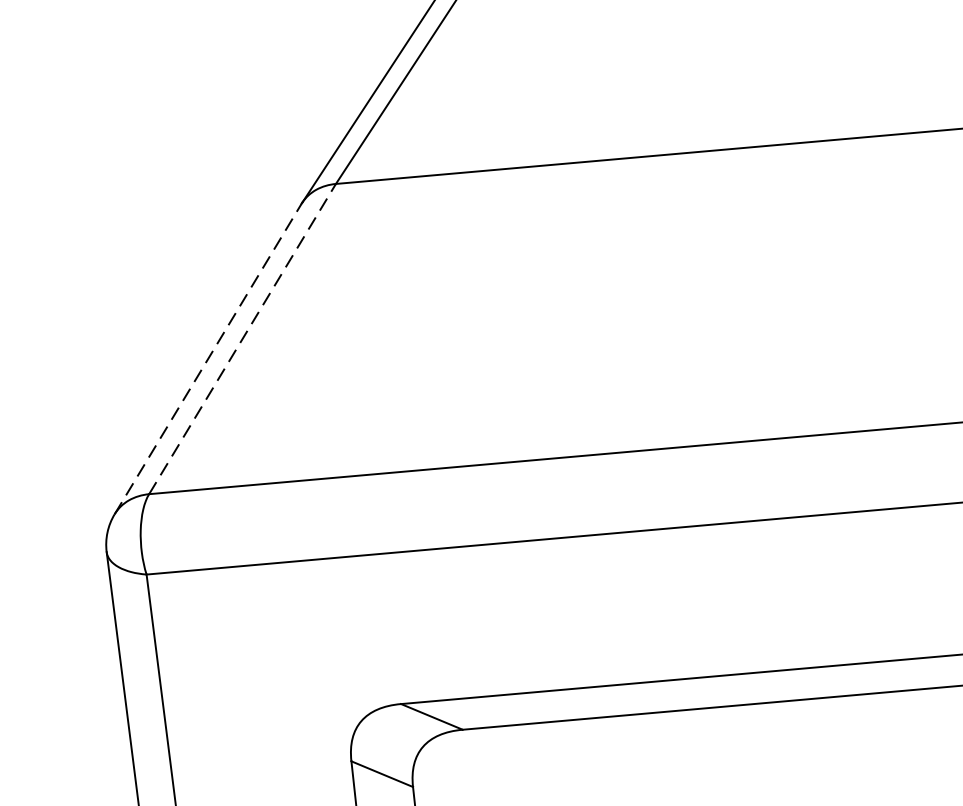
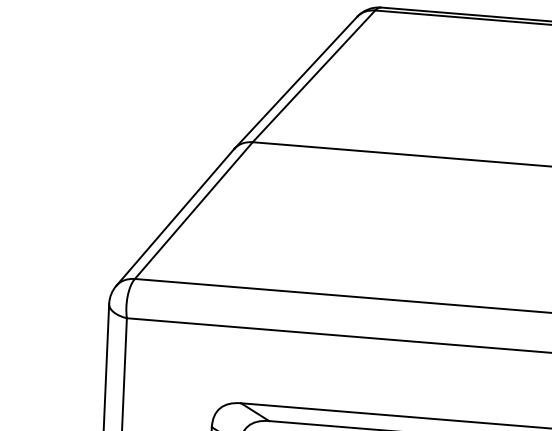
line: (243, 338) -> (194, 210), dashed -> solid
line: (208, 358) -> (175, 217), dashed -> solid

